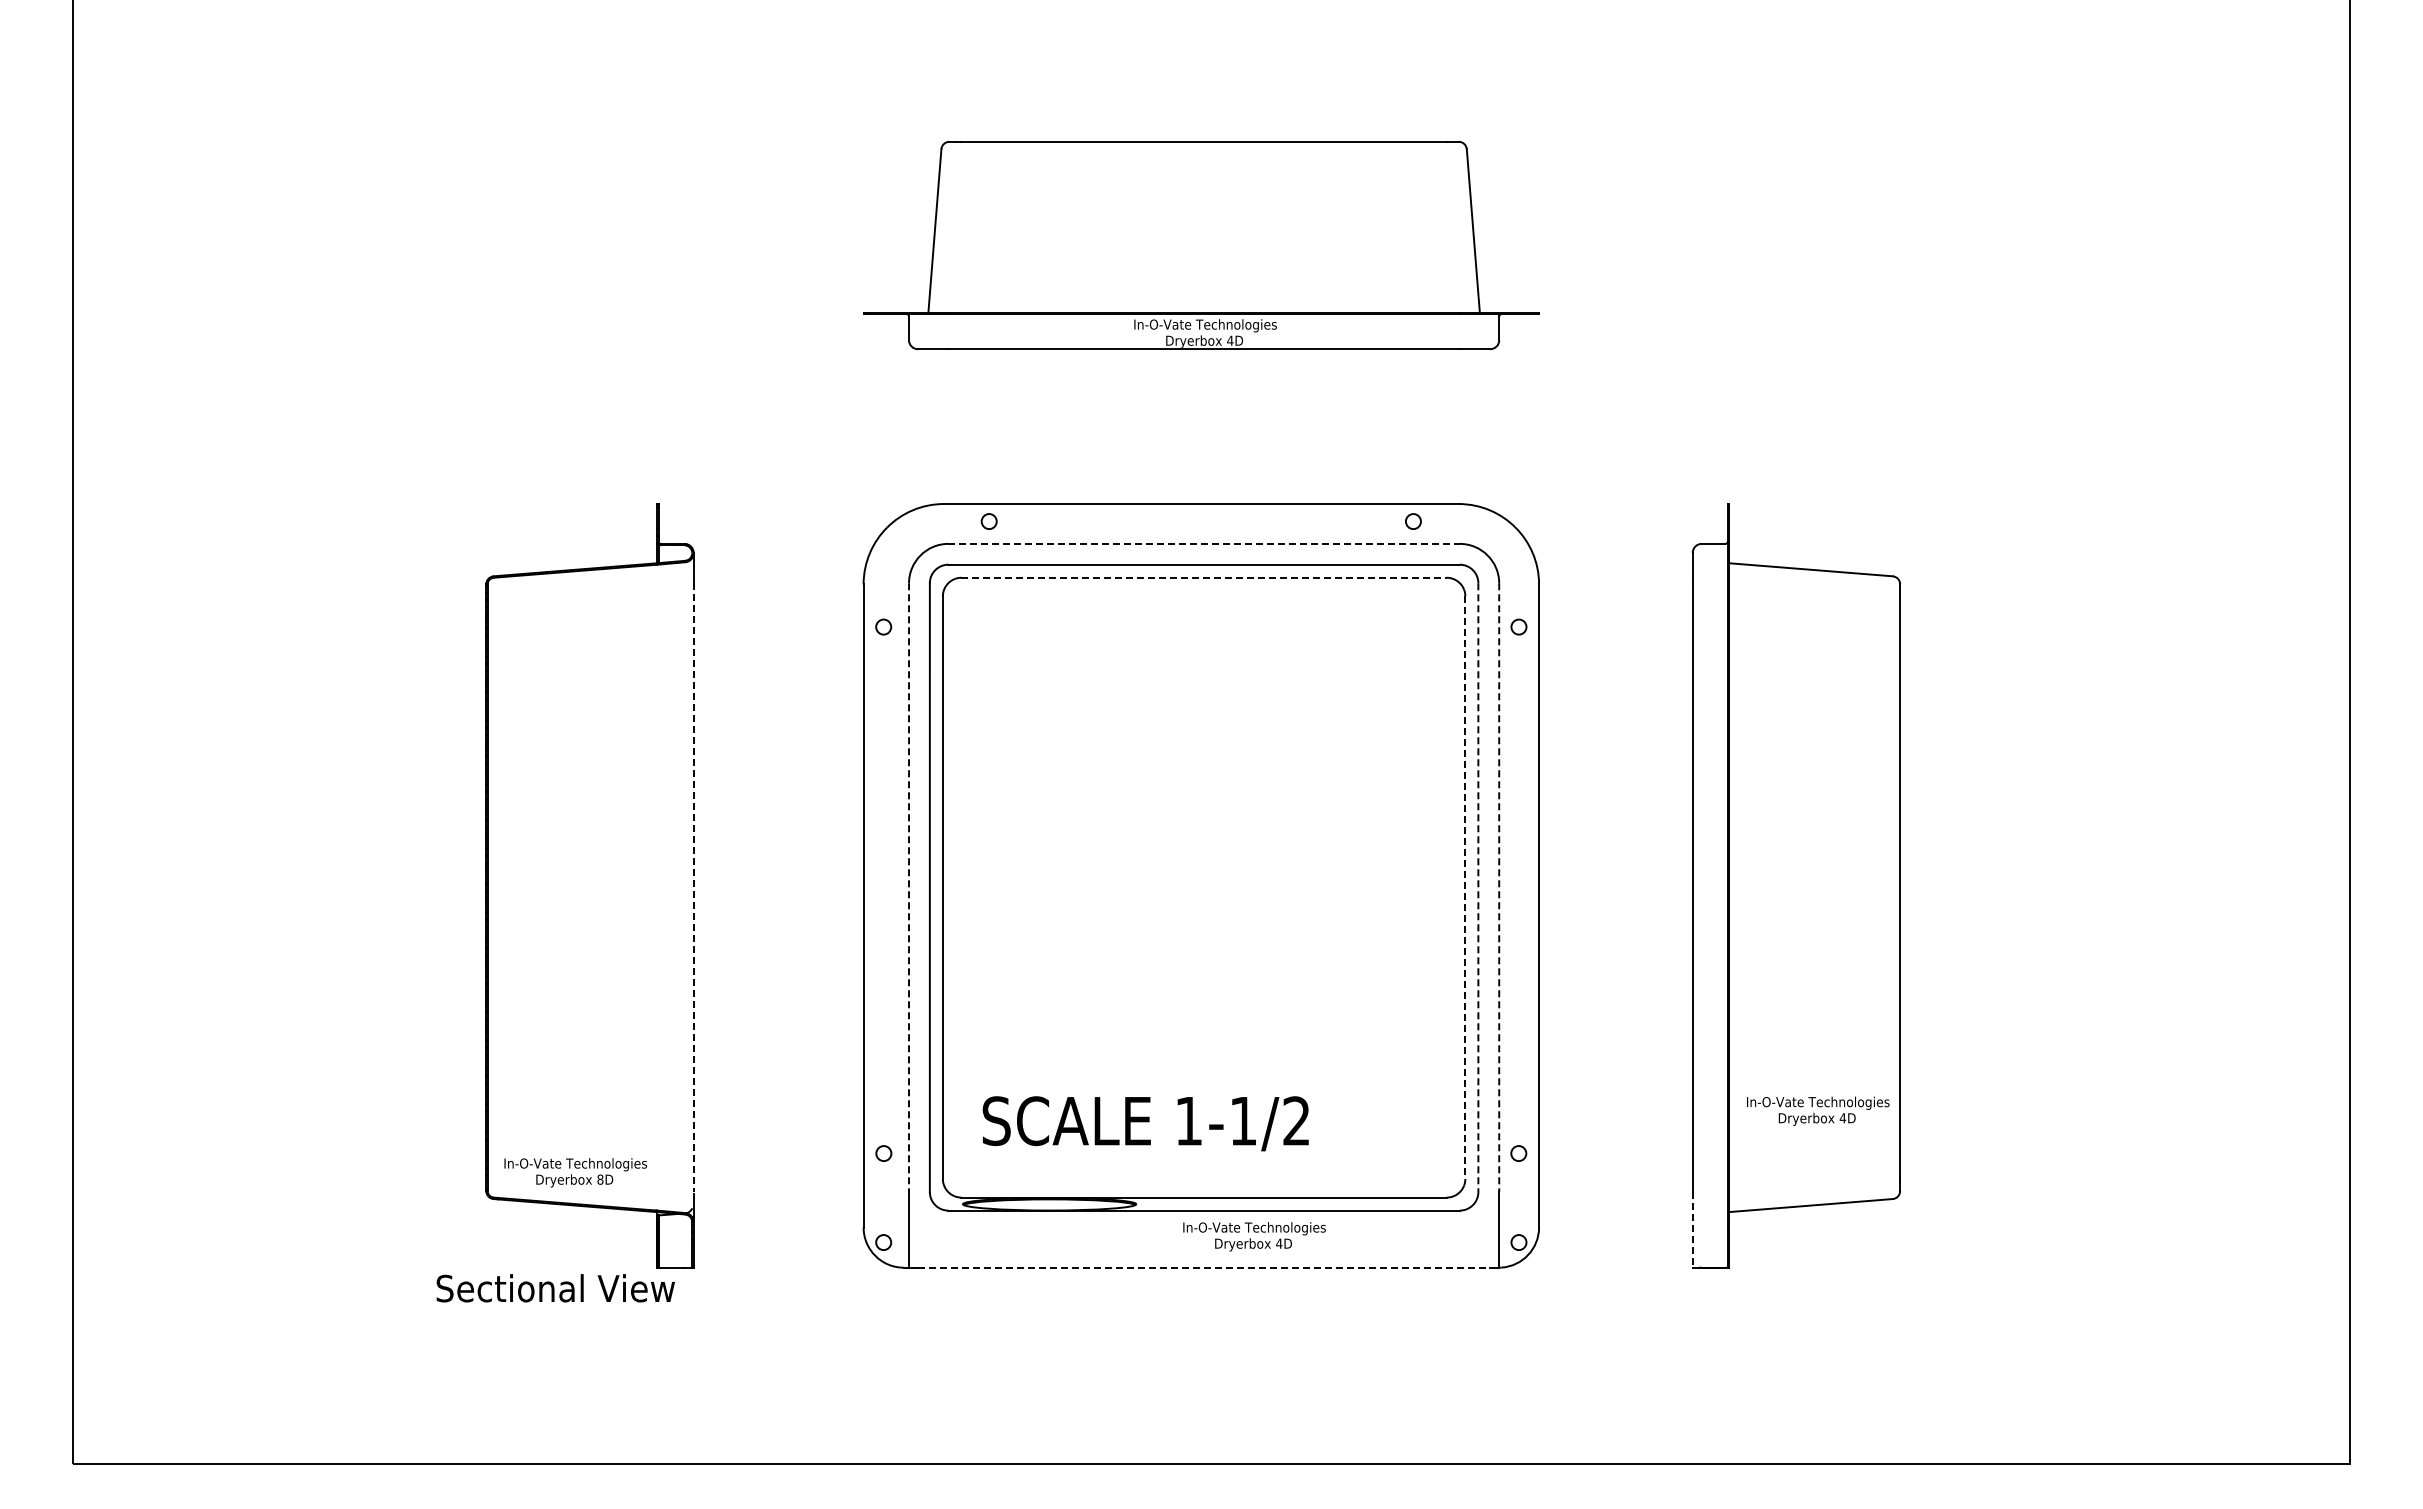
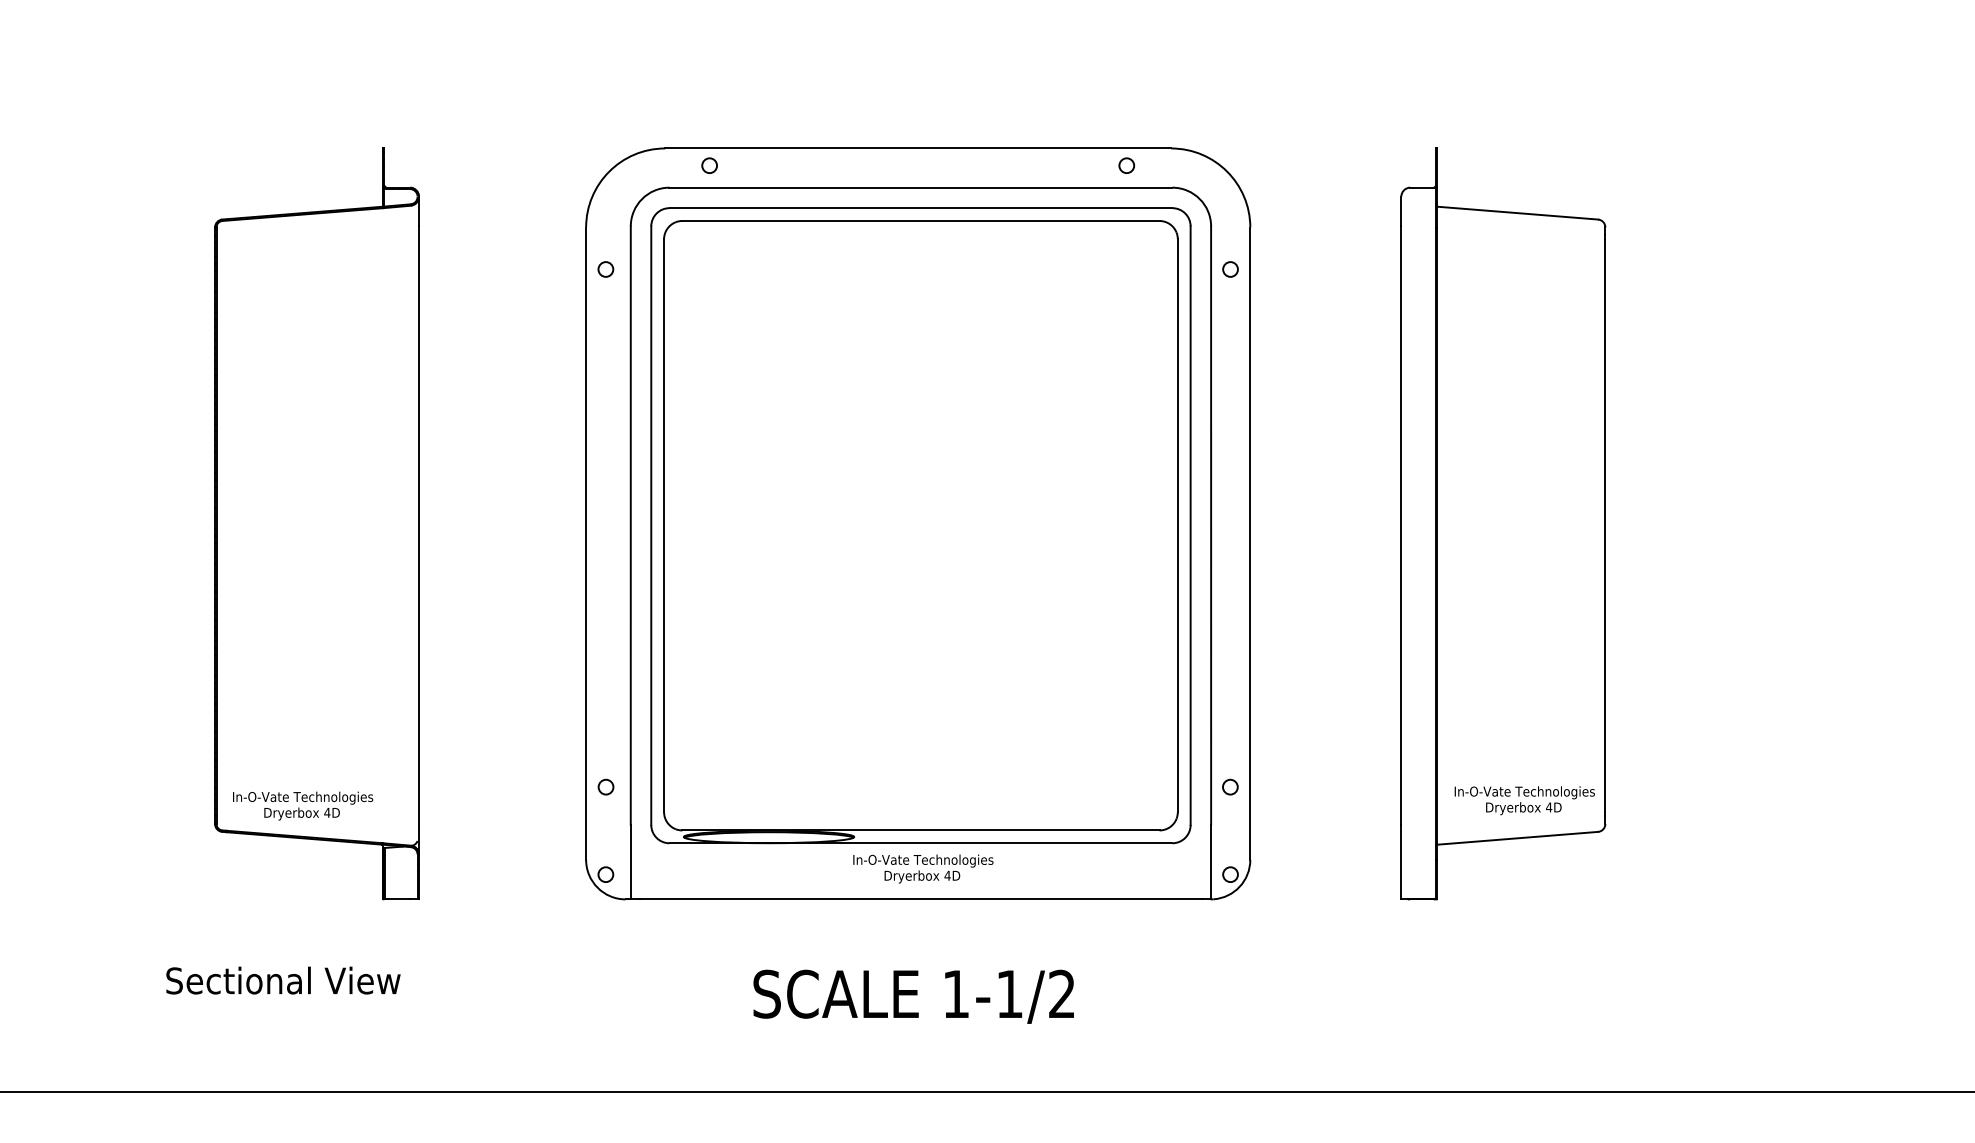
line: (1204, 543) -> (921, 187), dashed -> solid
line: (1204, 577) -> (921, 220), dashed -> solid
line: (693, 888) -> (418, 526), dashed -> solid
line: (909, 888) -> (631, 526), dashed -> solid
line: (1465, 888) -> (1177, 526), dashed -> solid
line: (1478, 888) -> (1190, 526), dashed -> solid
line: (1499, 888) -> (1211, 526), dashed -> solid
text: (1818, 1110) -> (1525, 799), moved
text: (1145, 1123) -> (913, 996), moved
text: (600, 1179) -> (327, 812), 8D -> 4D
line: (1692, 1229) -> (1401, 861), dashed -> solid
text: (1254, 1236) -> (923, 868), moved
line: (1204, 1267) -> (921, 899), dashed -> solid
text: (555, 1288) -> (283, 980), moved

